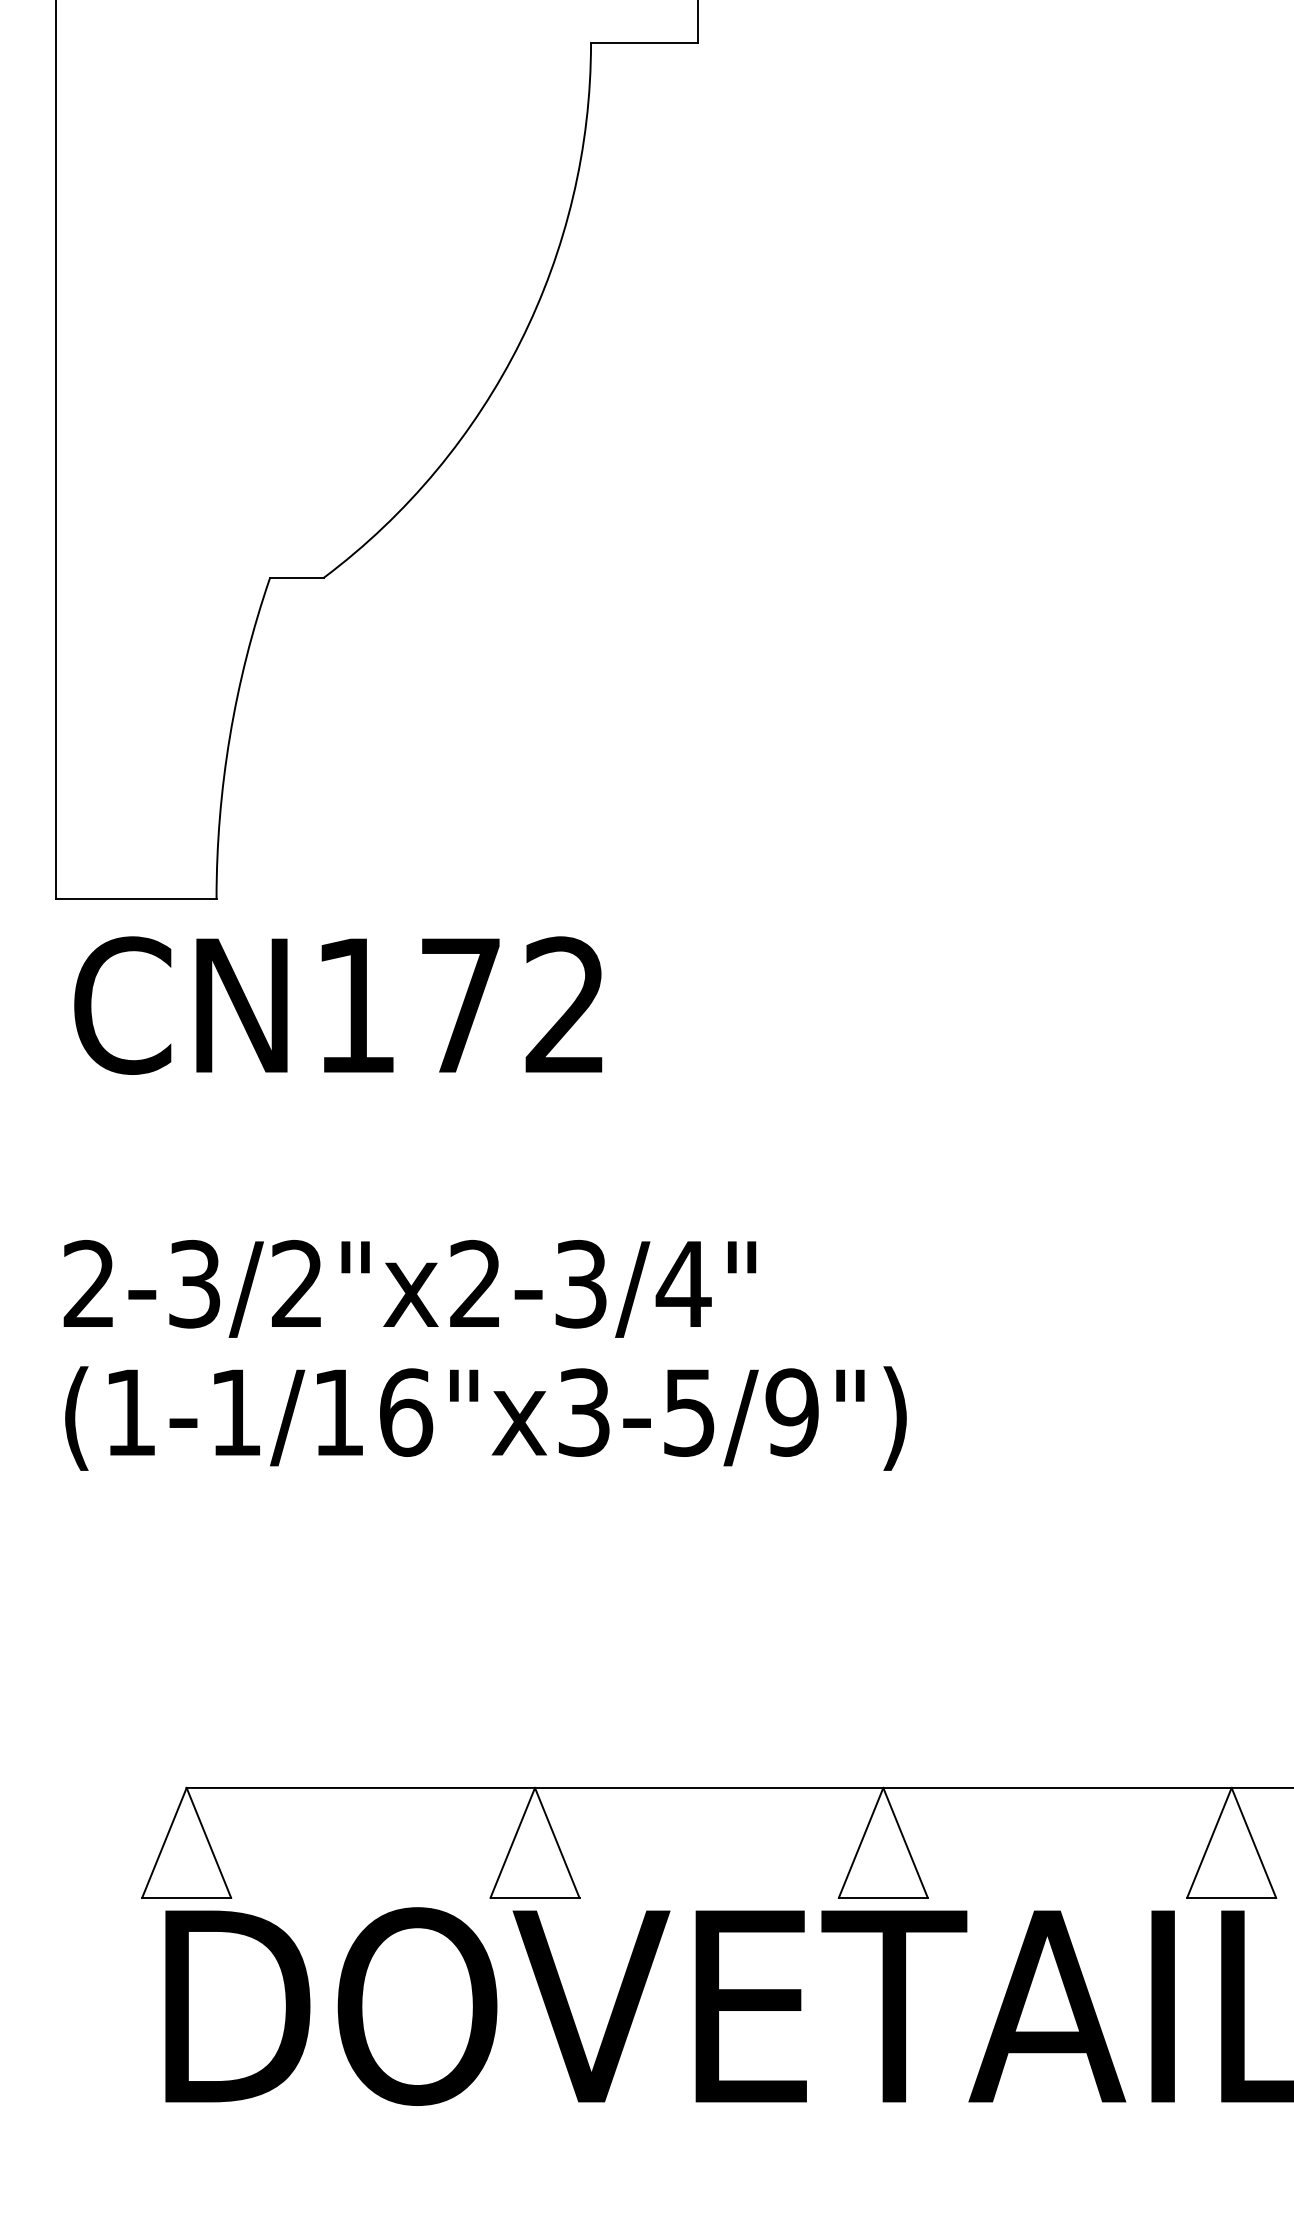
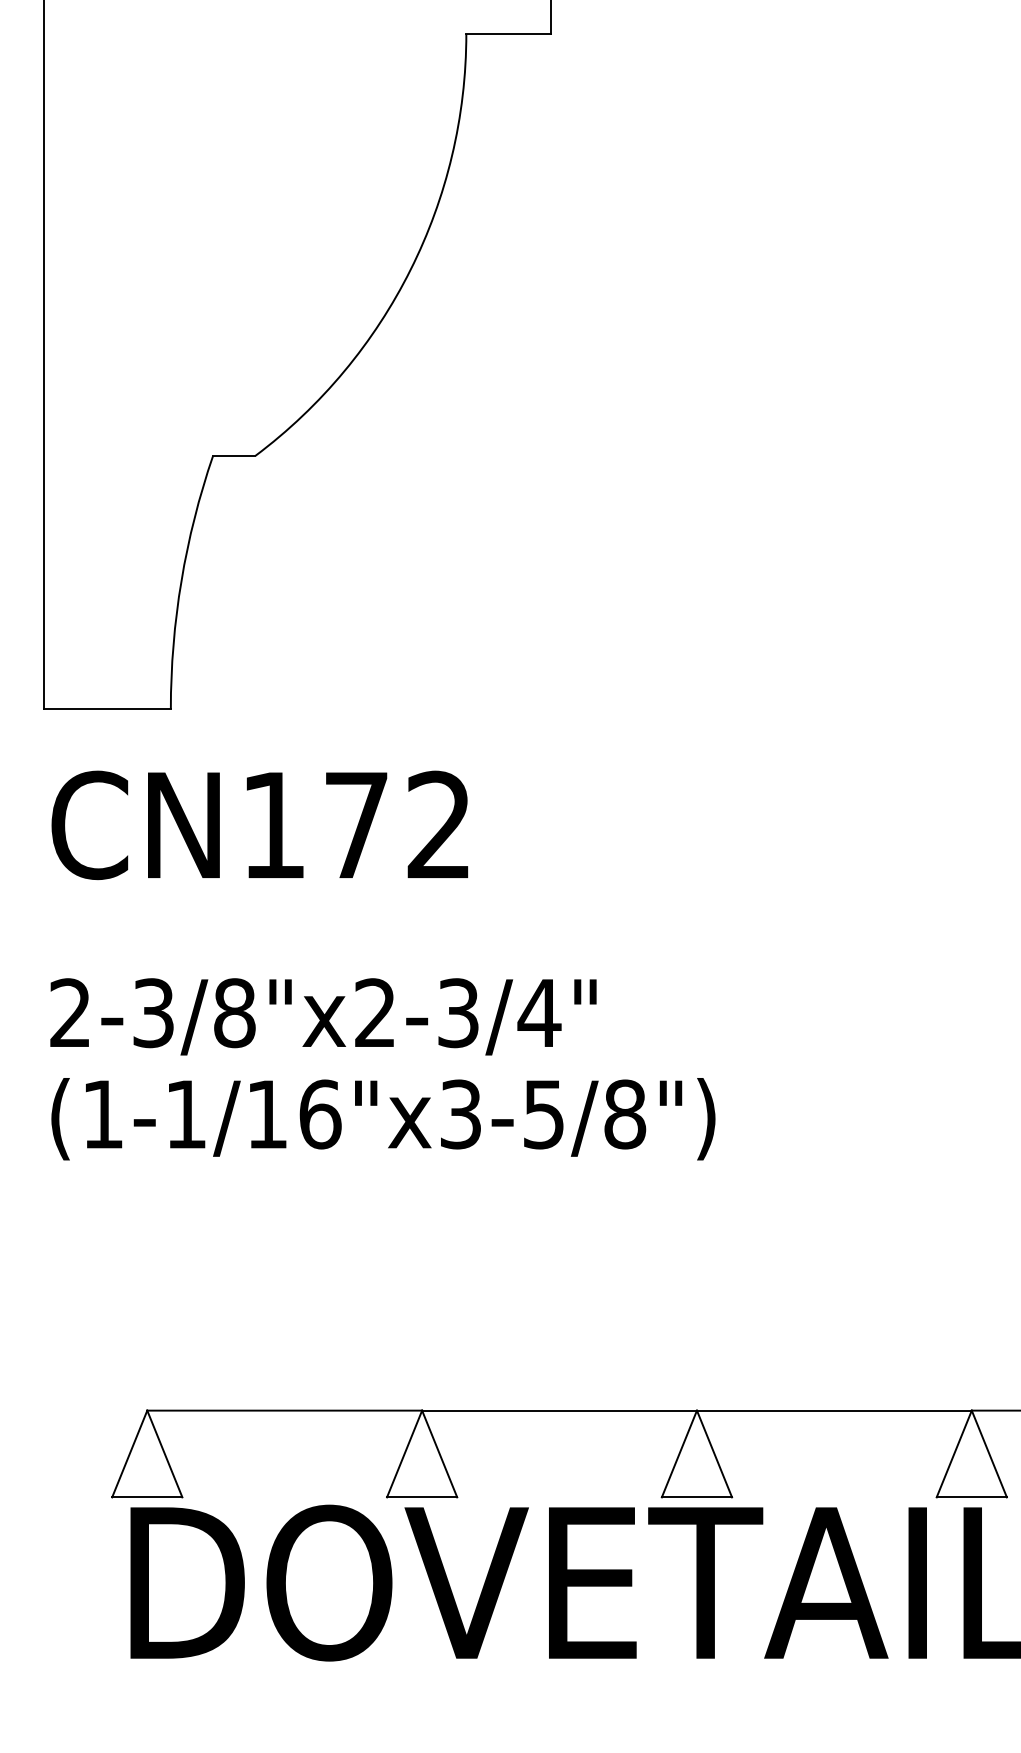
text: (337, 1005) -> (259, 825), moved
text: (297, 1284) -> (234, 1013), 2-3/2"x2-3/4" -> 2-3/8"x2-3/4"
text: (792, 1412) -> (625, 1114), (1-1/16"x3-5/9") -> (1-1/16"x3-5/8")

